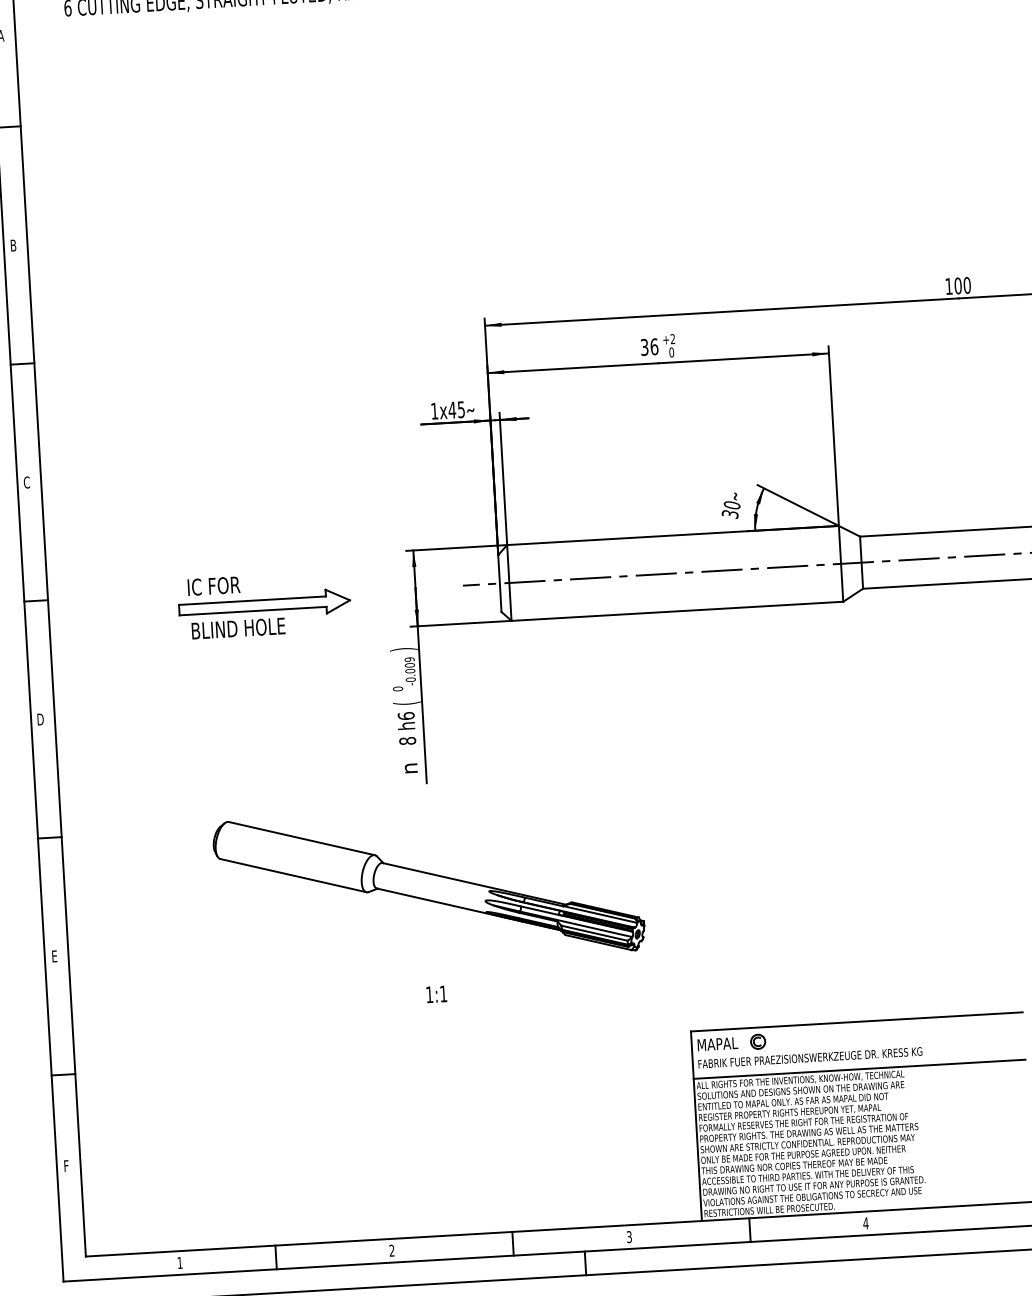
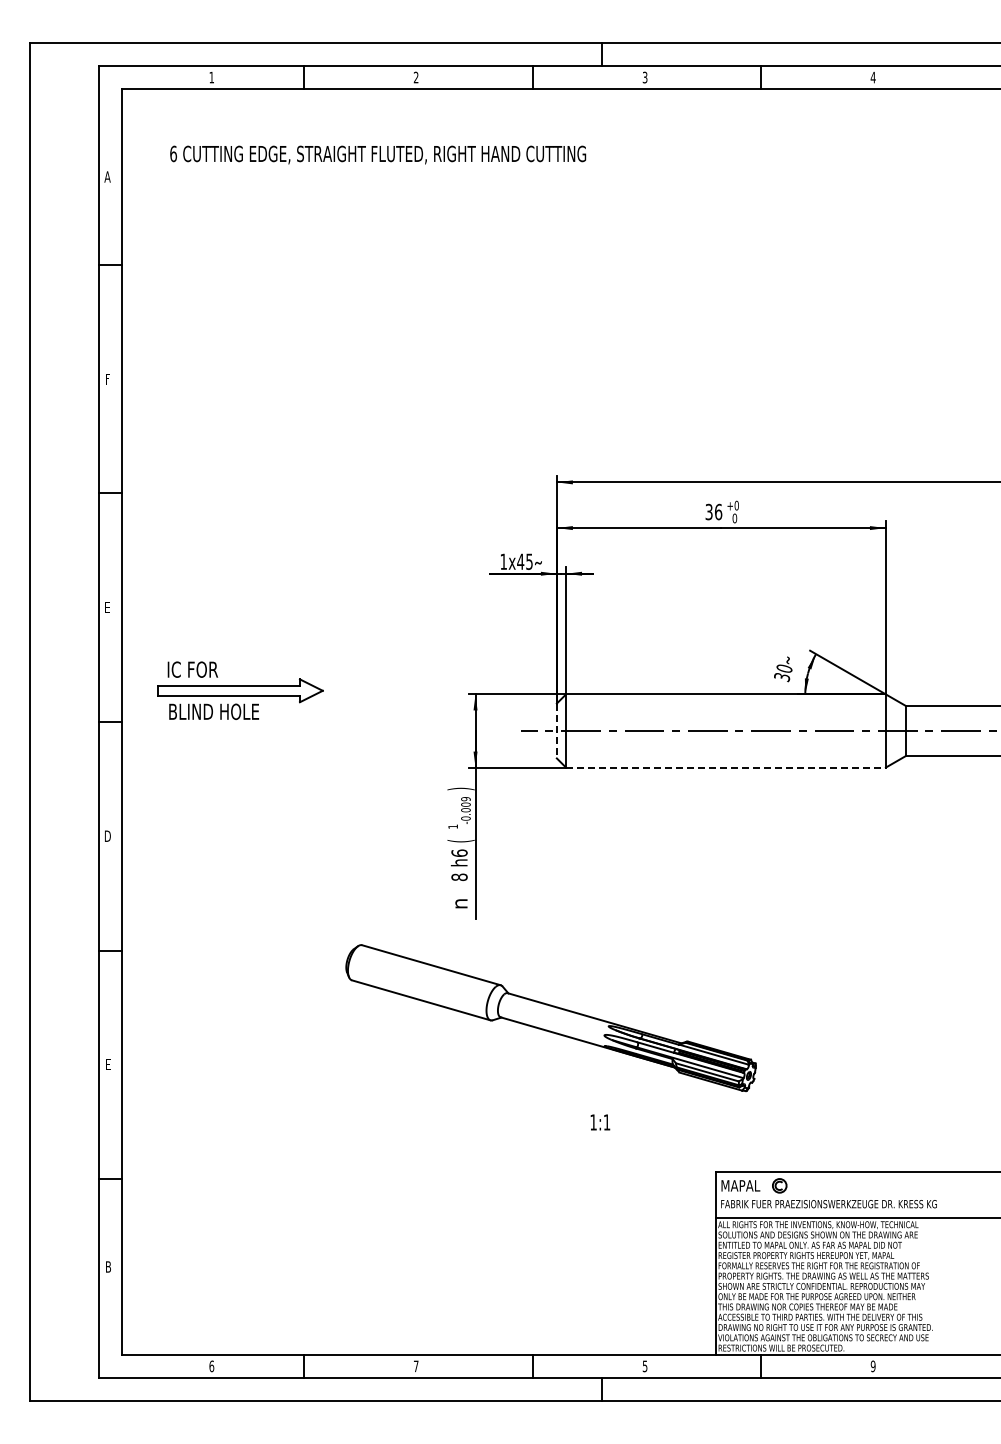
text: (12, 244) -> (107, 378), B -> F
text: (672, 338) -> (736, 505), +2 -> +0
text: (26, 482) -> (107, 607), C -> E
line: (499, 584) -> (556, 731), solid -> dashed
part: (264, 604) -> (240, 690), moved
line: (676, 611) -> (725, 767), solid -> dashed
text: (397, 688) -> (452, 826), 0 -> 1
part: (428, 886) -> (550, 1018), moved
text: (436, 994) -> (600, 1122), moved
text: (66, 1165) -> (108, 1266), F -> B
text: (865, 1223) -> (872, 1366), 4 -> 9
text: (629, 1236) -> (645, 1365), 3 -> 5
text: (391, 1250) -> (415, 1366), 2 -> 7
text: (179, 1263) -> (211, 1366), 1 -> 6

